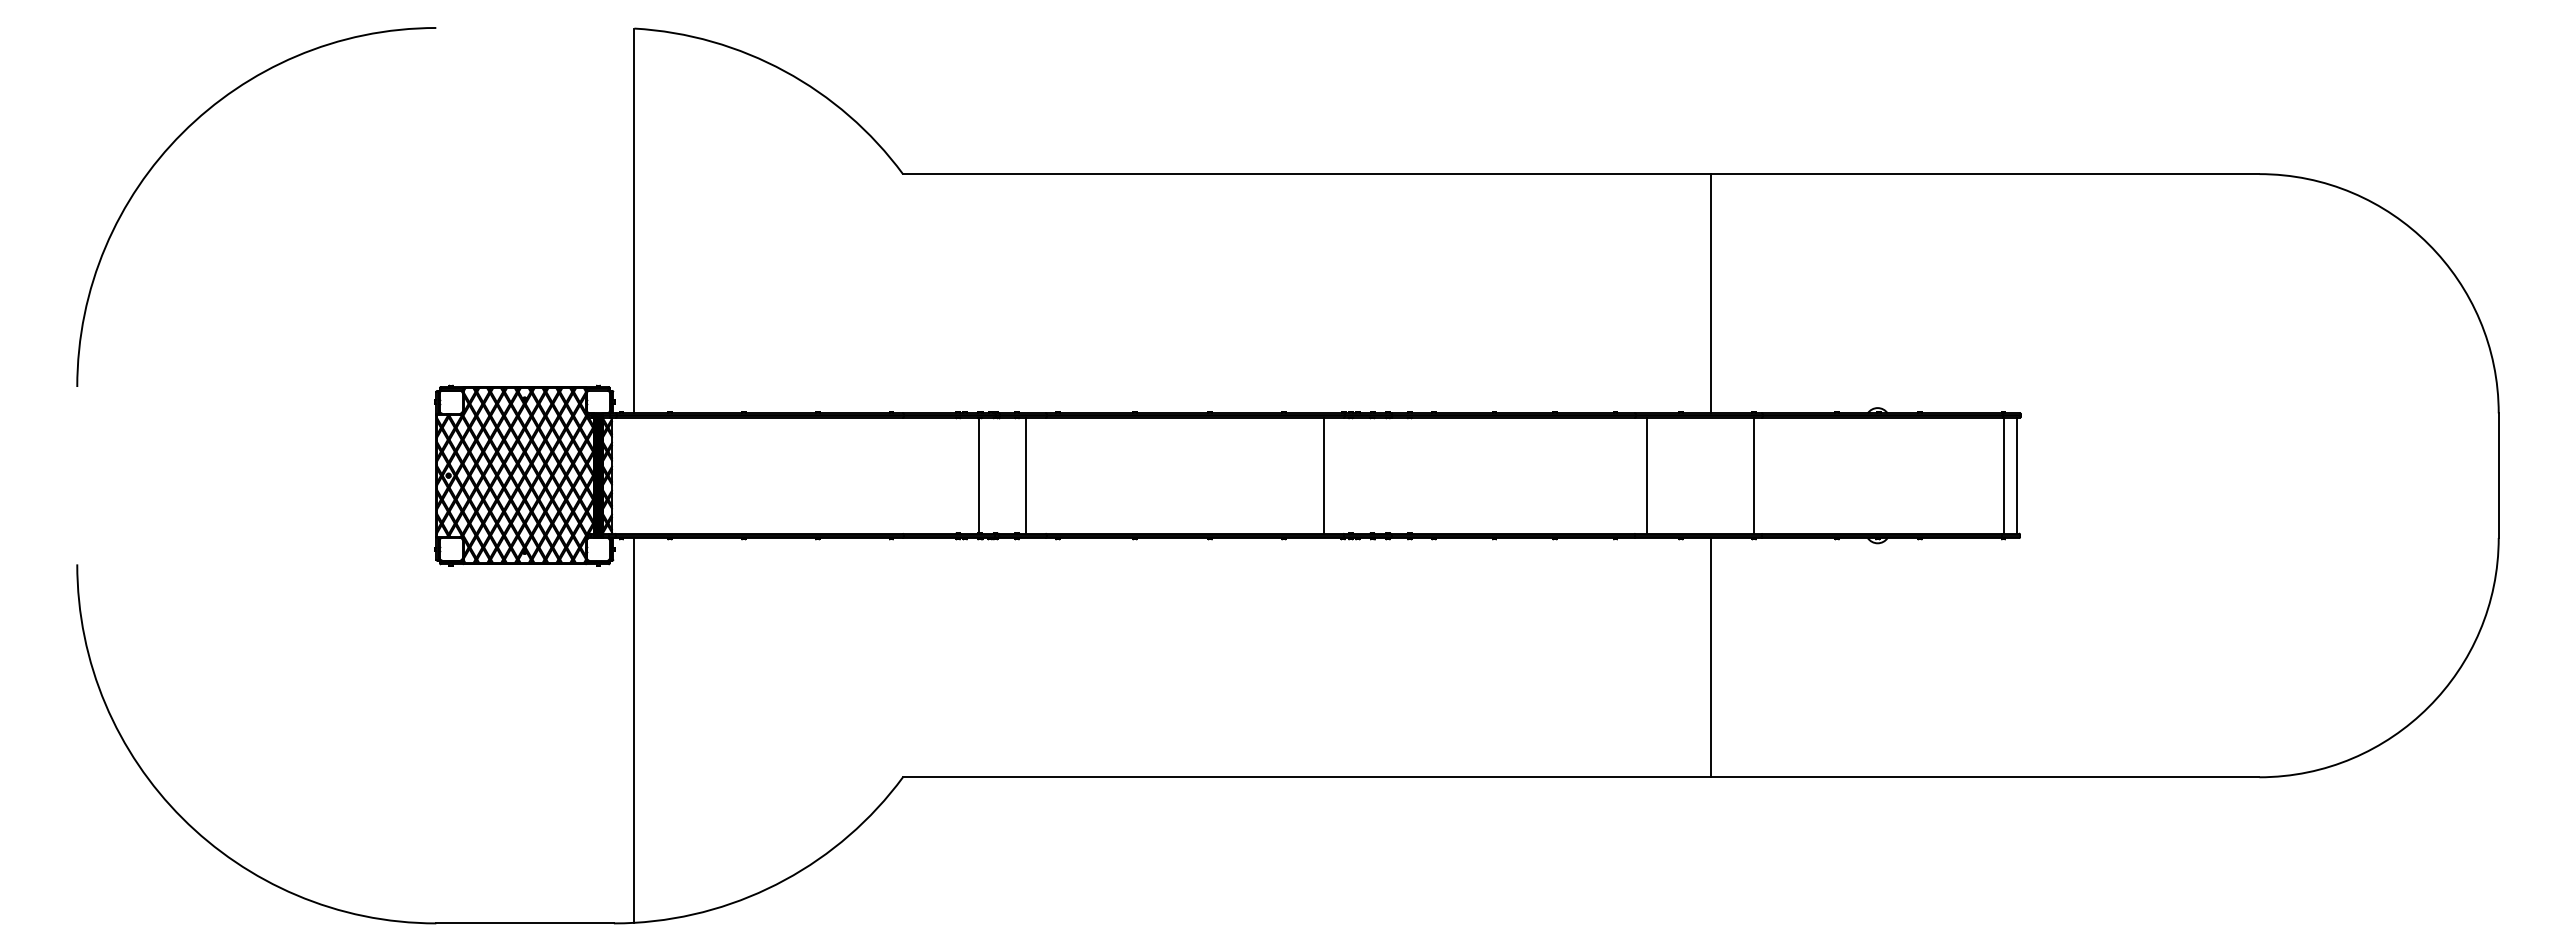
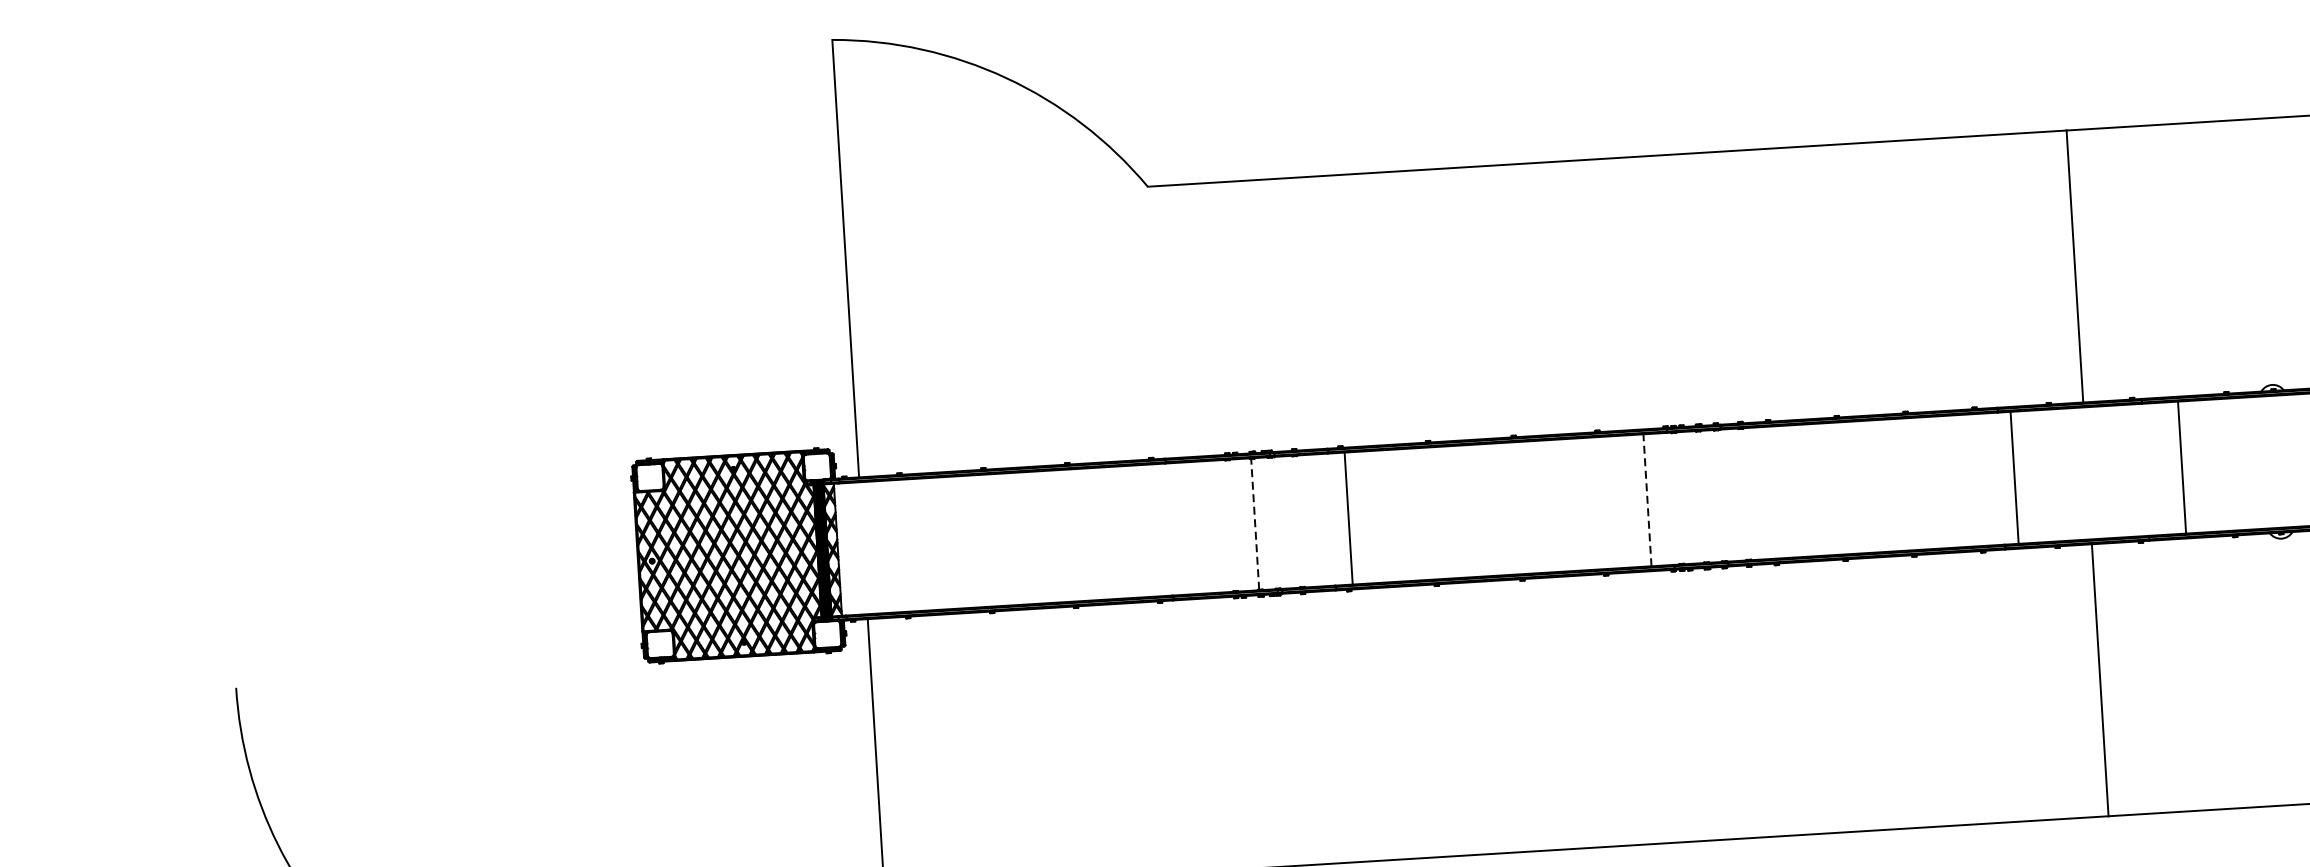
arc: (183, 133) -> (326, 190), removed
line: (979, 475) -> (1255, 524), solid -> dashed
line: (1026, 475) -> (1348, 518), moved
line: (1324, 475) -> (1647, 500), solid -> dashed
line: (1754, 475) -> (2182, 467), moved

